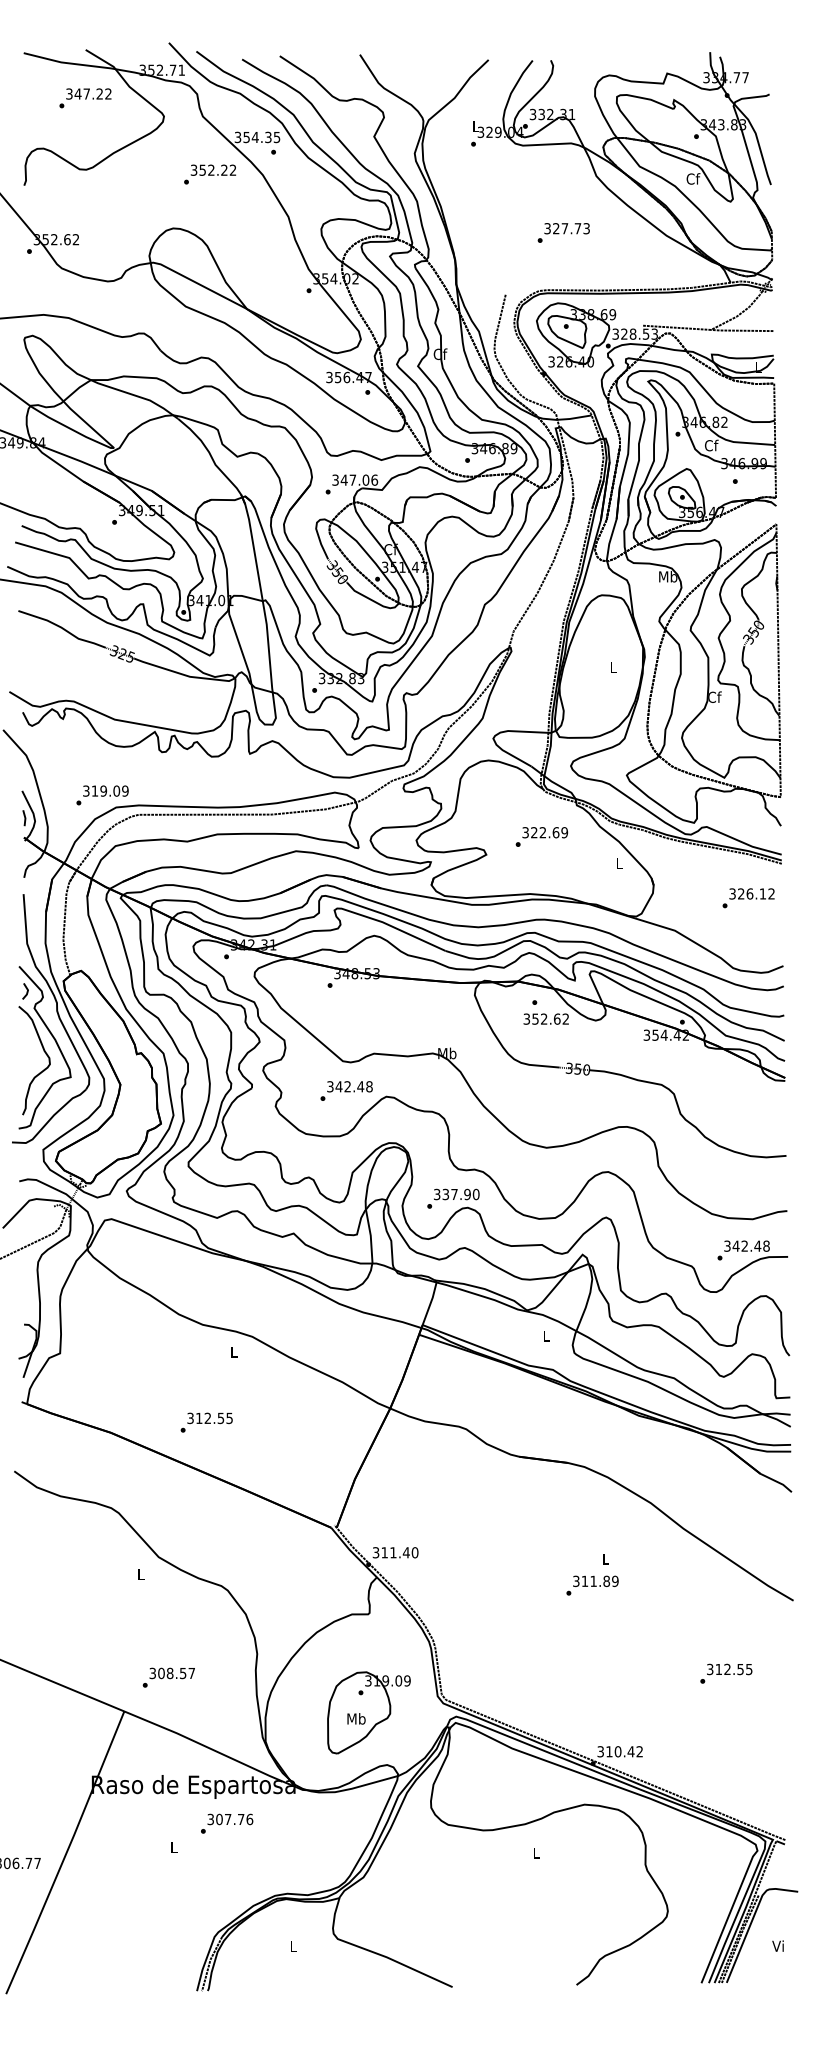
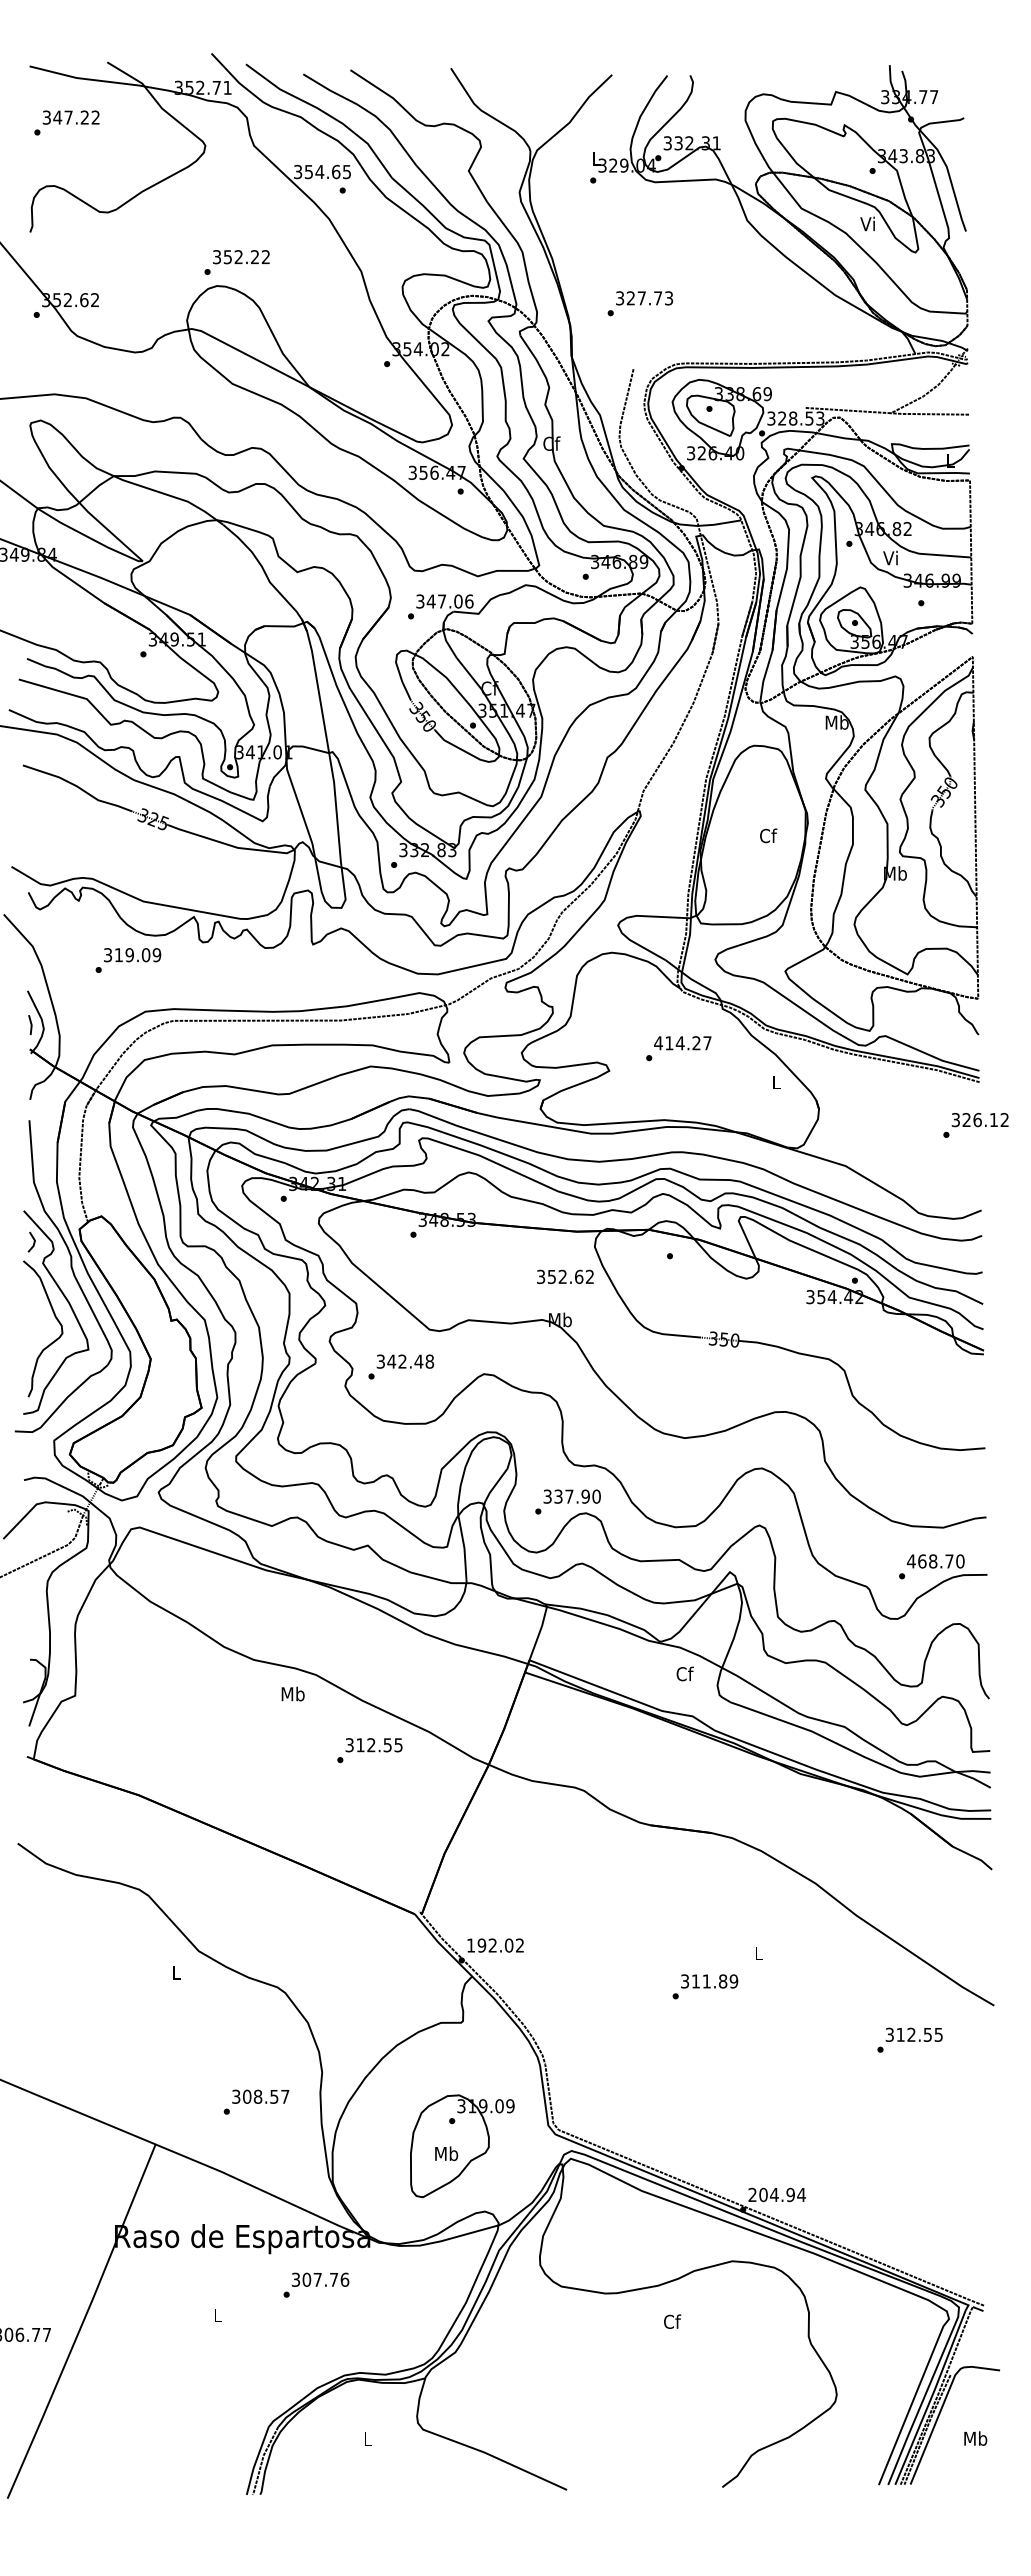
text: (85, 97) -> (66, 122), moved
text: (268, 137) -> (336, 171), 354.35 -> 354.65
text: (209, 174) -> (236, 262), moved
text: (693, 178) -> (868, 223), Cf -> Vi
text: (563, 232) -> (640, 303), moved
text: (711, 445) -> (891, 557), Cf -> Vi
text: (613, 666) -> (768, 835), L -> Cf
text: (714, 697) -> (895, 873), Cf -> Mb
text: (102, 795) -> (128, 960), moved
text: (544, 832) -> (682, 1043), 322.69 -> 414.27
text: (748, 898) -> (975, 1125), moved
text: (546, 1018) -> (565, 1276), moved
text: (346, 1090) -> (400, 1366), moved
text: (746, 1246) -> (935, 1561), 342.48 -> 468.70
text: (546, 1335) -> (684, 1673), L -> Cf
text: (233, 1351) -> (292, 1693), L -> Mb
text: (206, 1422) -> (369, 1750), moved
text: (395, 1552) -> (495, 1945), 311.40 -> 192.02
text: (592, 1585) -> (705, 1986), moved
text: (725, 1673) -> (909, 2039), moved
text: (168, 1677) -> (256, 2101), moved
text: (620, 1751) -> (777, 2194), 310.42 -> 204.94
text: (227, 1823) -> (316, 2284), moved
text: (536, 1852) -> (672, 2321), L -> Cf
text: (778, 1946) -> (975, 2438), Vi -> Mb

